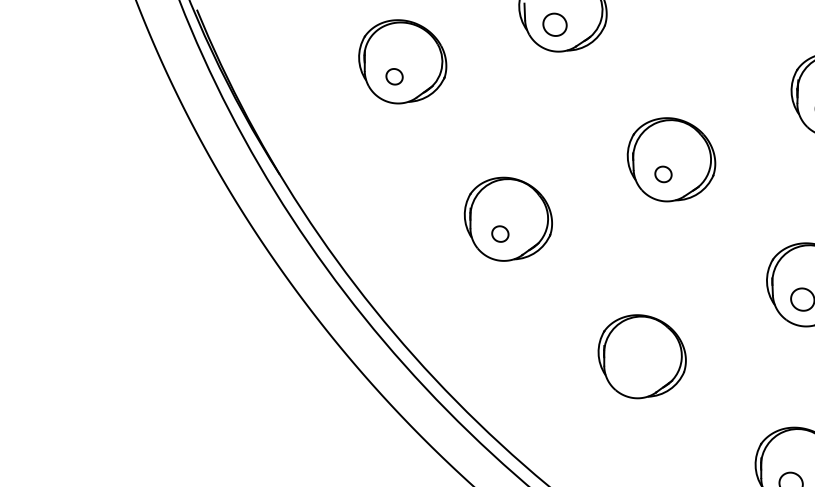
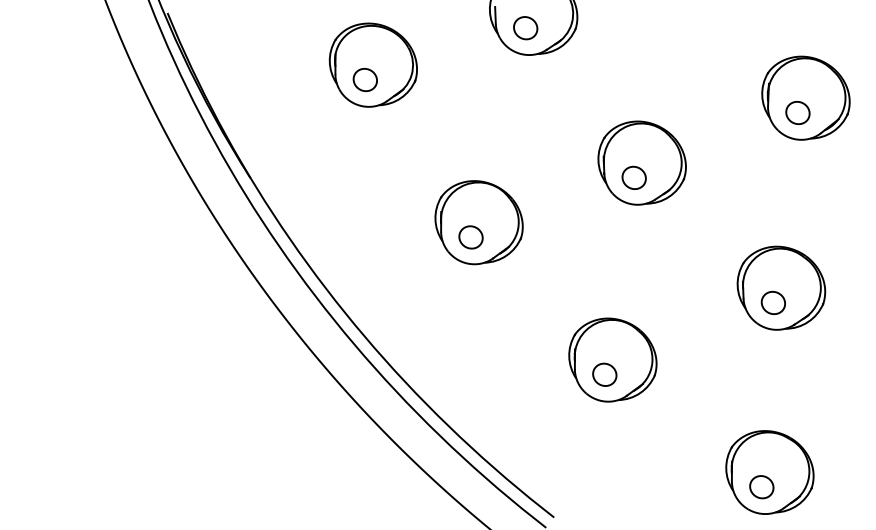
part: (393, 77) -> (364, 80), size x1.43
part: (662, 174) -> (633, 177), size x1.43
part: (499, 234) -> (470, 237), size x1.43
part: (633, 371) -> (604, 374), added

